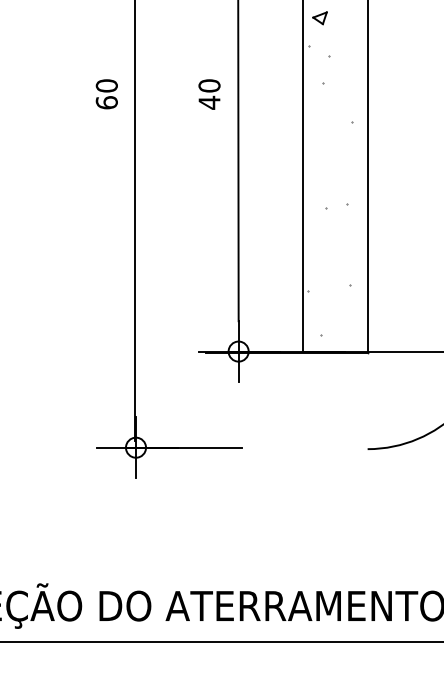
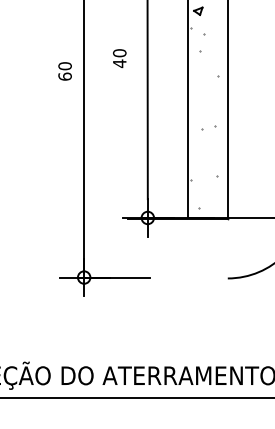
text: (105, 94) -> (64, 71), moved
text: (209, 94) -> (119, 58), moved

